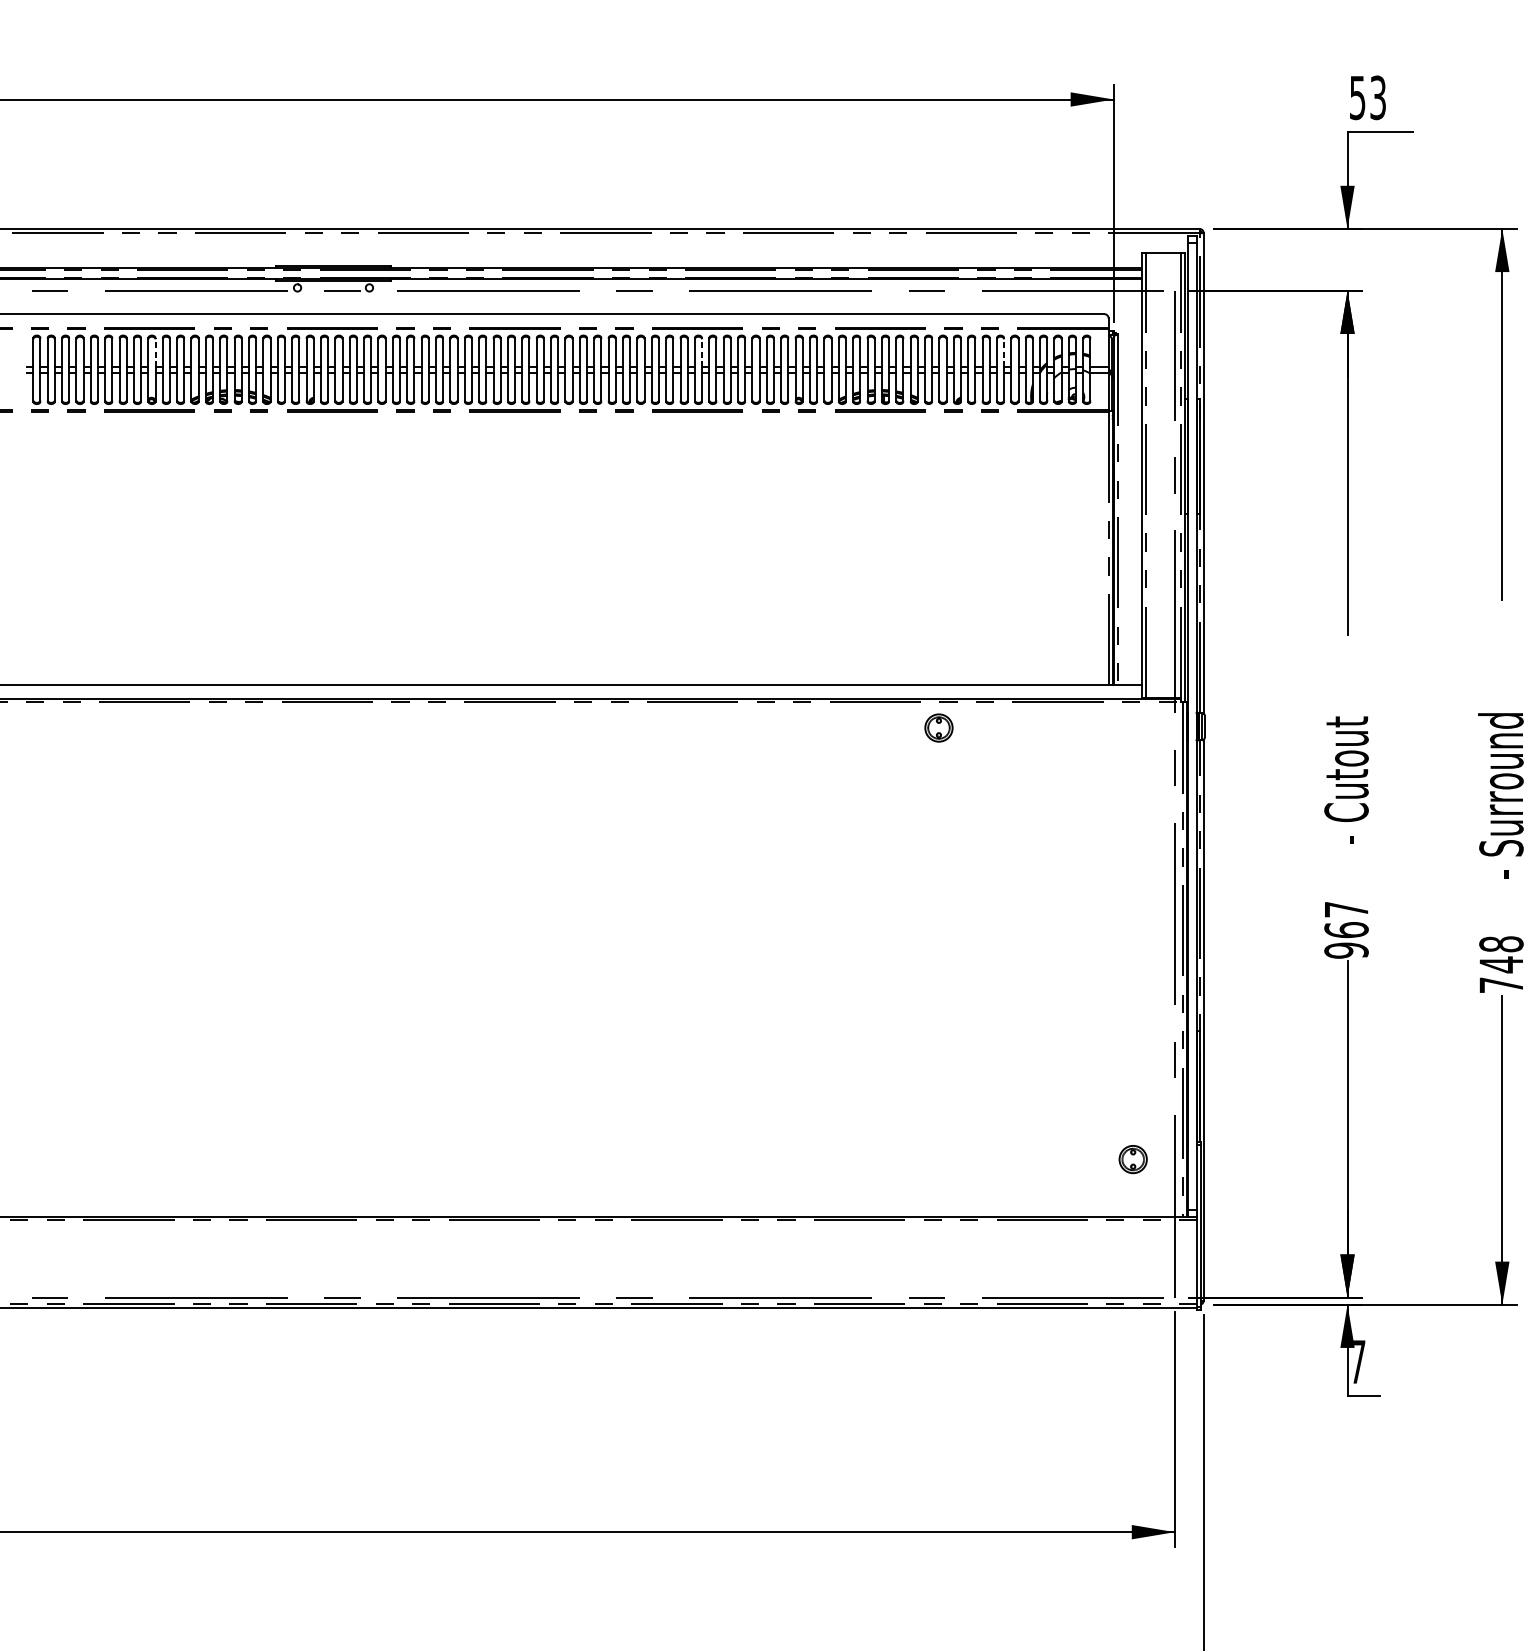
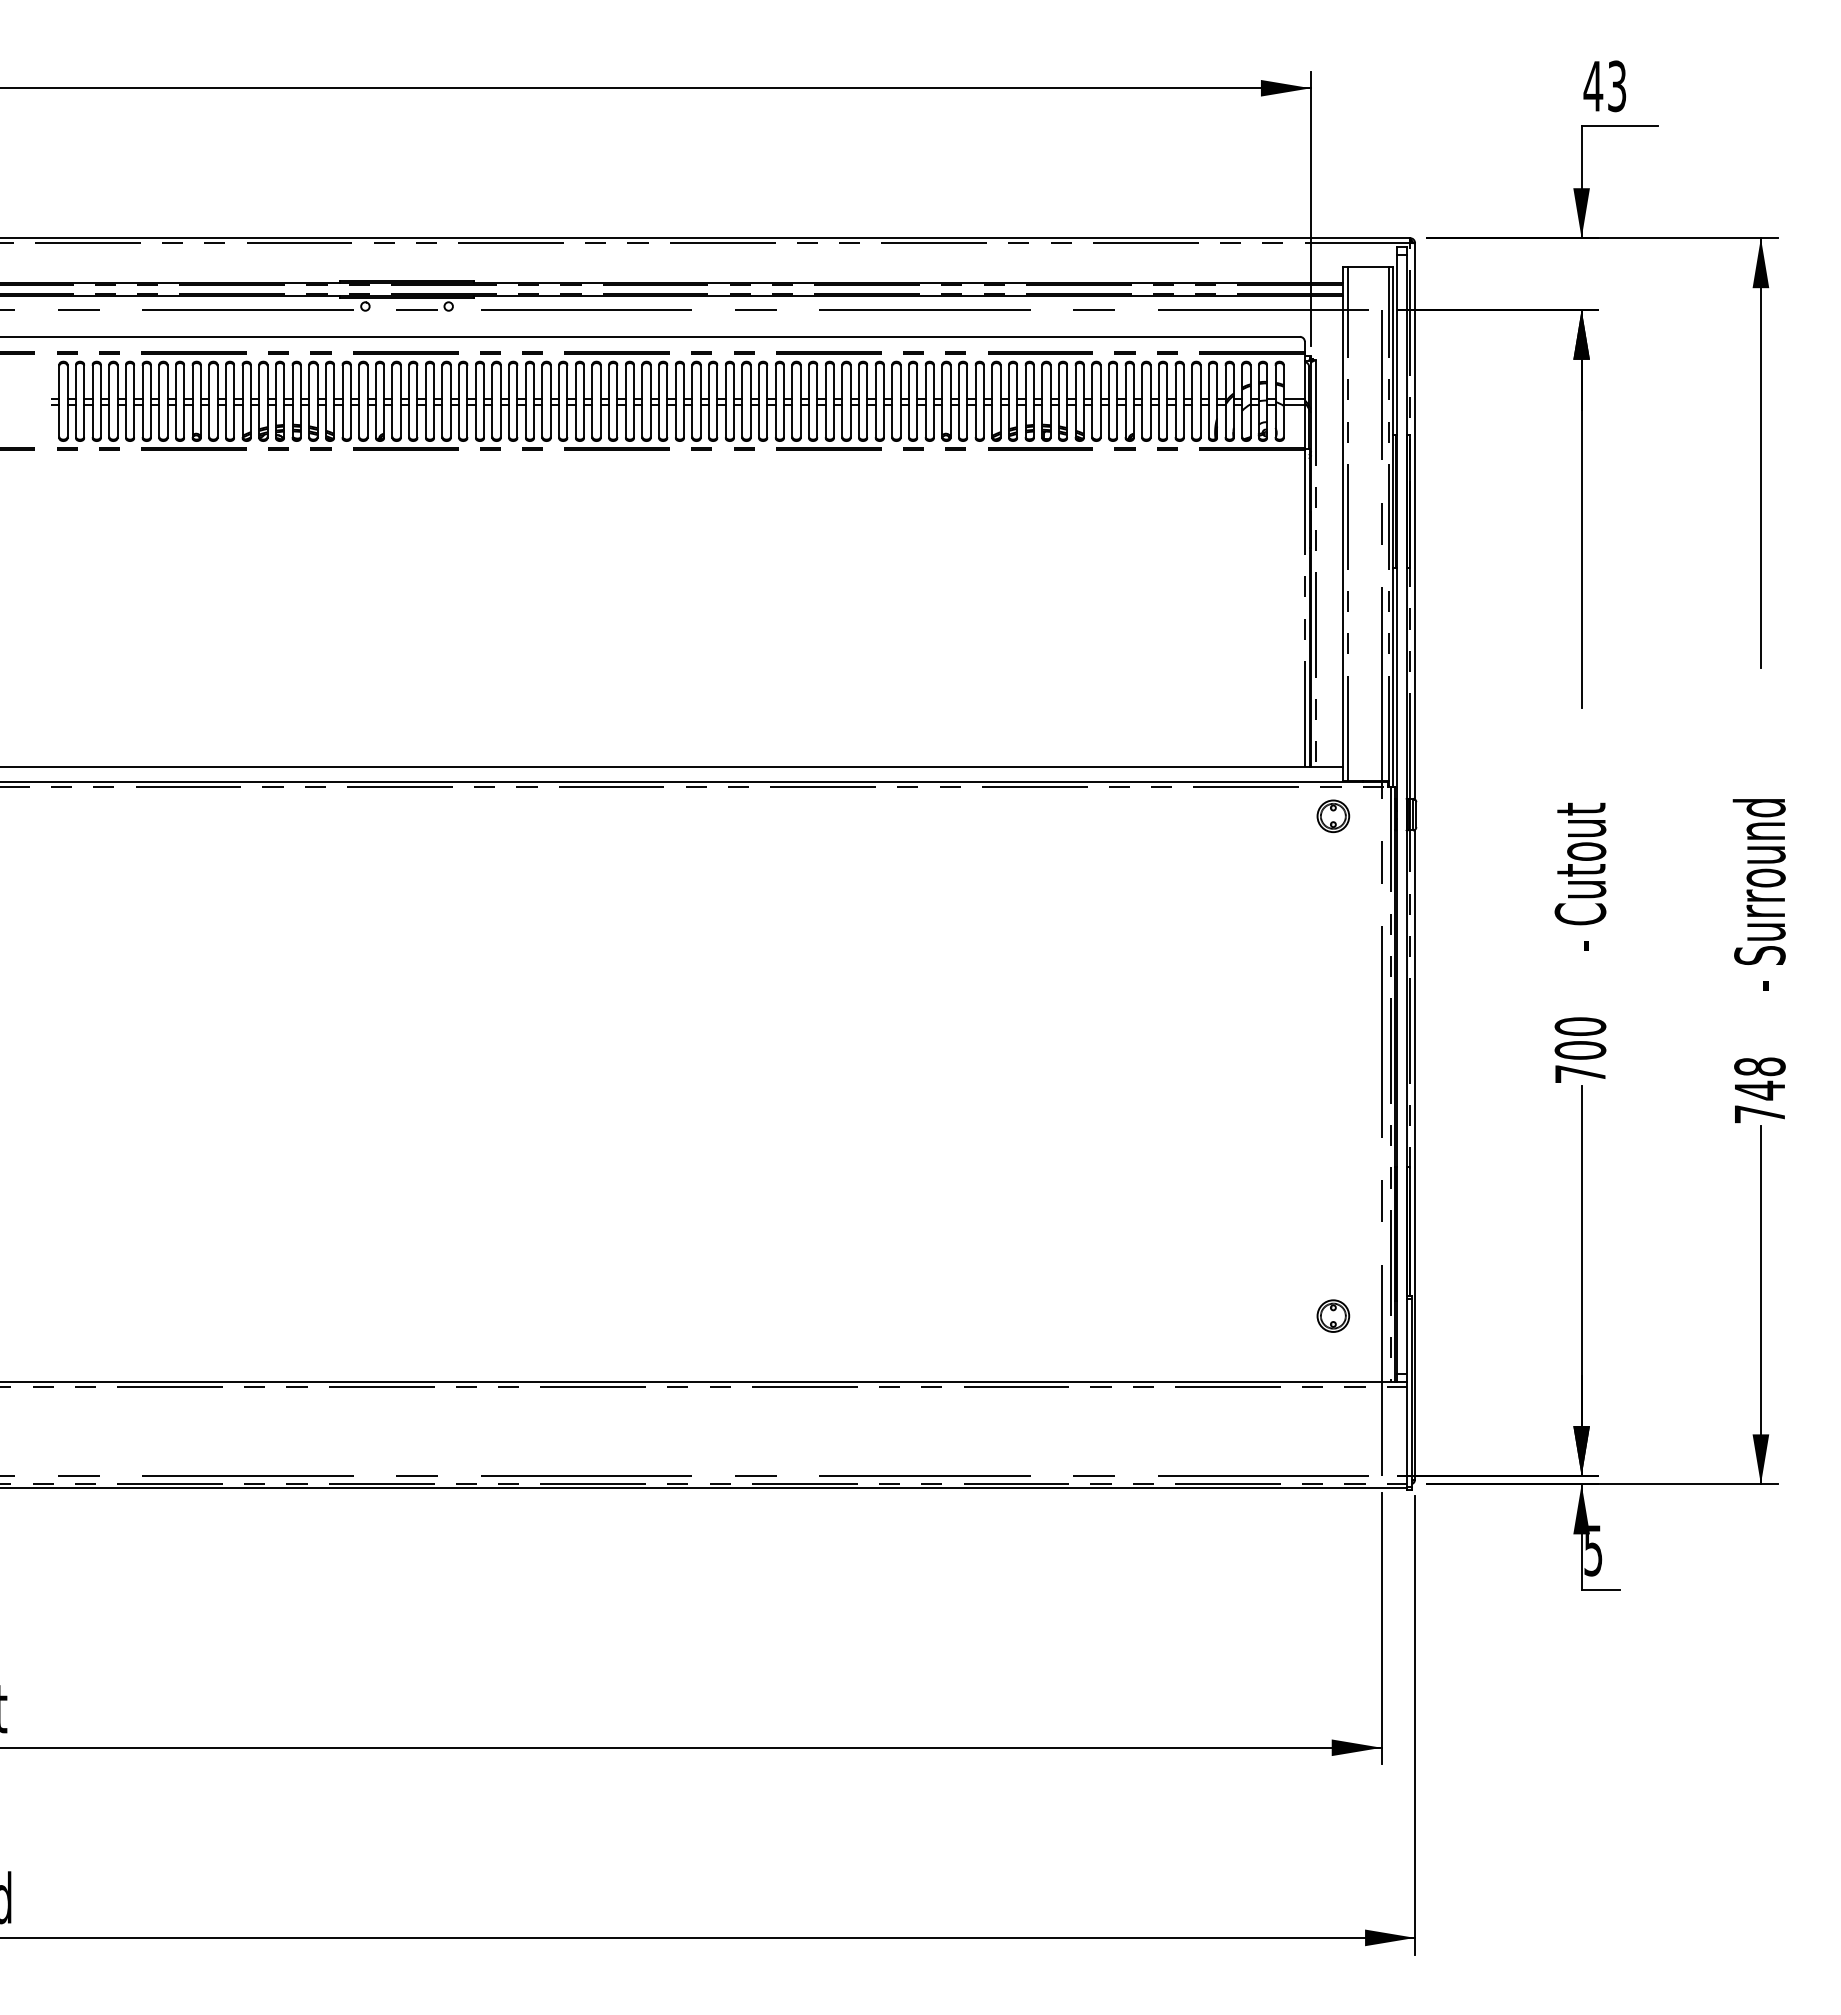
text: (1357, 97) -> (1593, 86), 53 -> 43
line: (155, 352) -> (200, 381), dashed -> solid
line: (701, 352) -> (833, 381), dashed -> solid
line: (1003, 352) -> (1183, 381), dashed -> solid
part: (939, 727) -> (1333, 815), moved
text: (1346, 930) -> (1580, 1050), 967 -> 700
text: (1357, 1361) -> (1593, 1550), 7 -> 5

